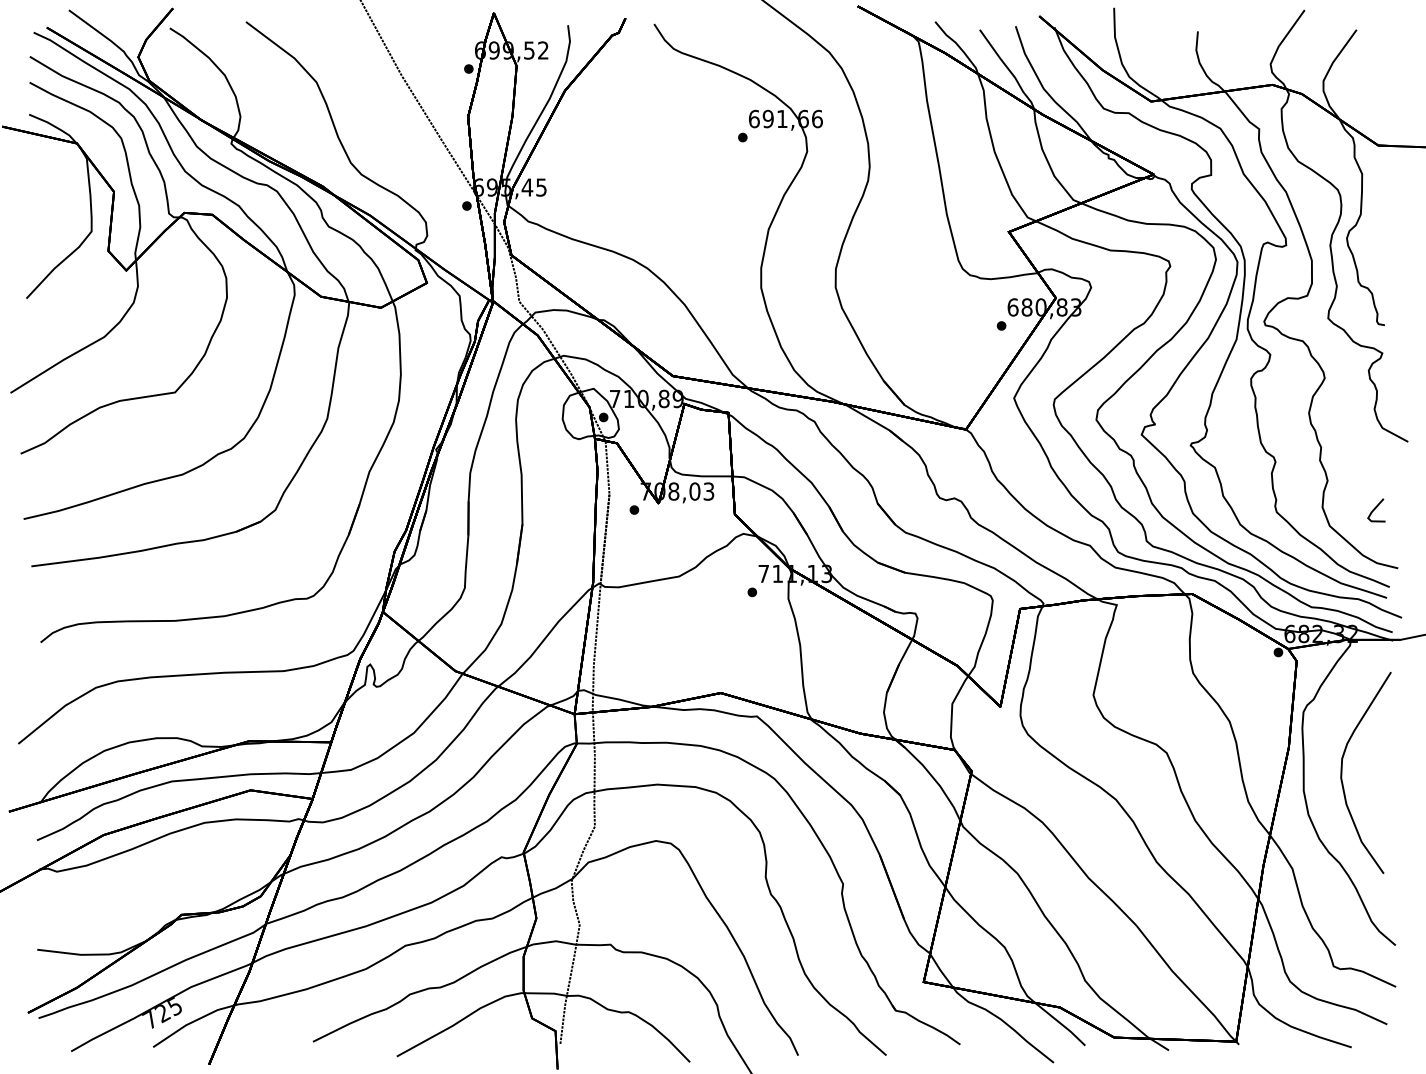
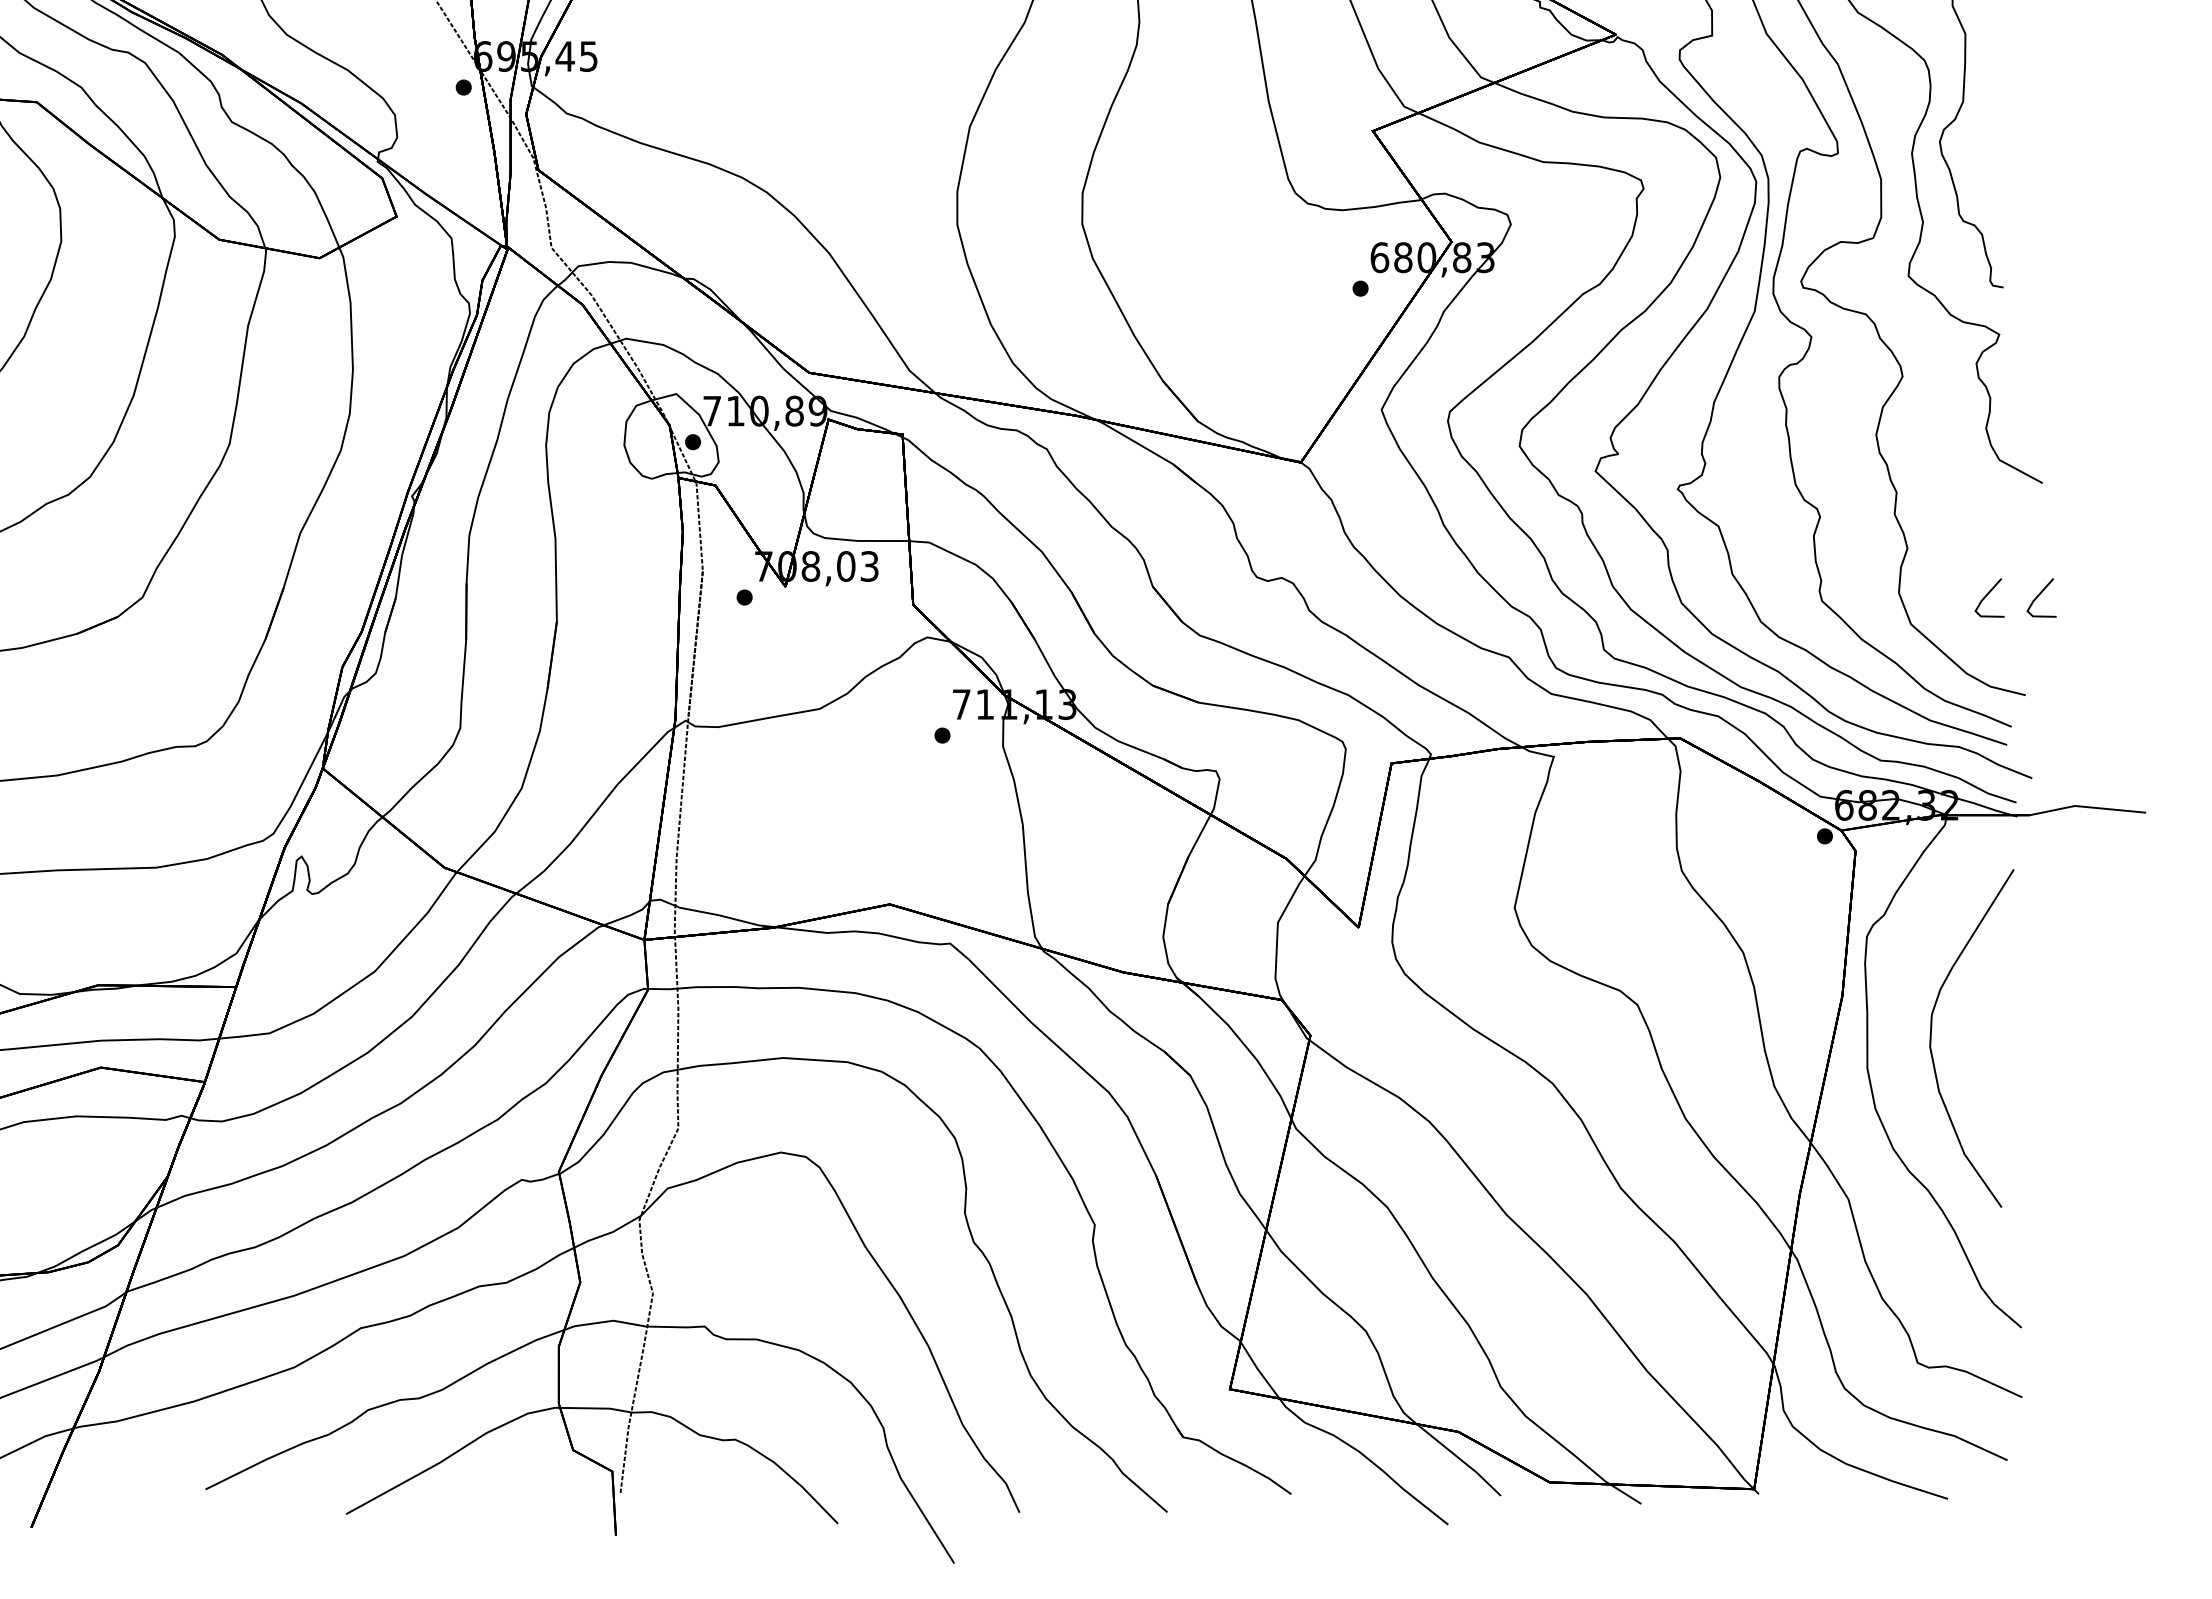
line: (1406, 509) -> (2039, 596), added

